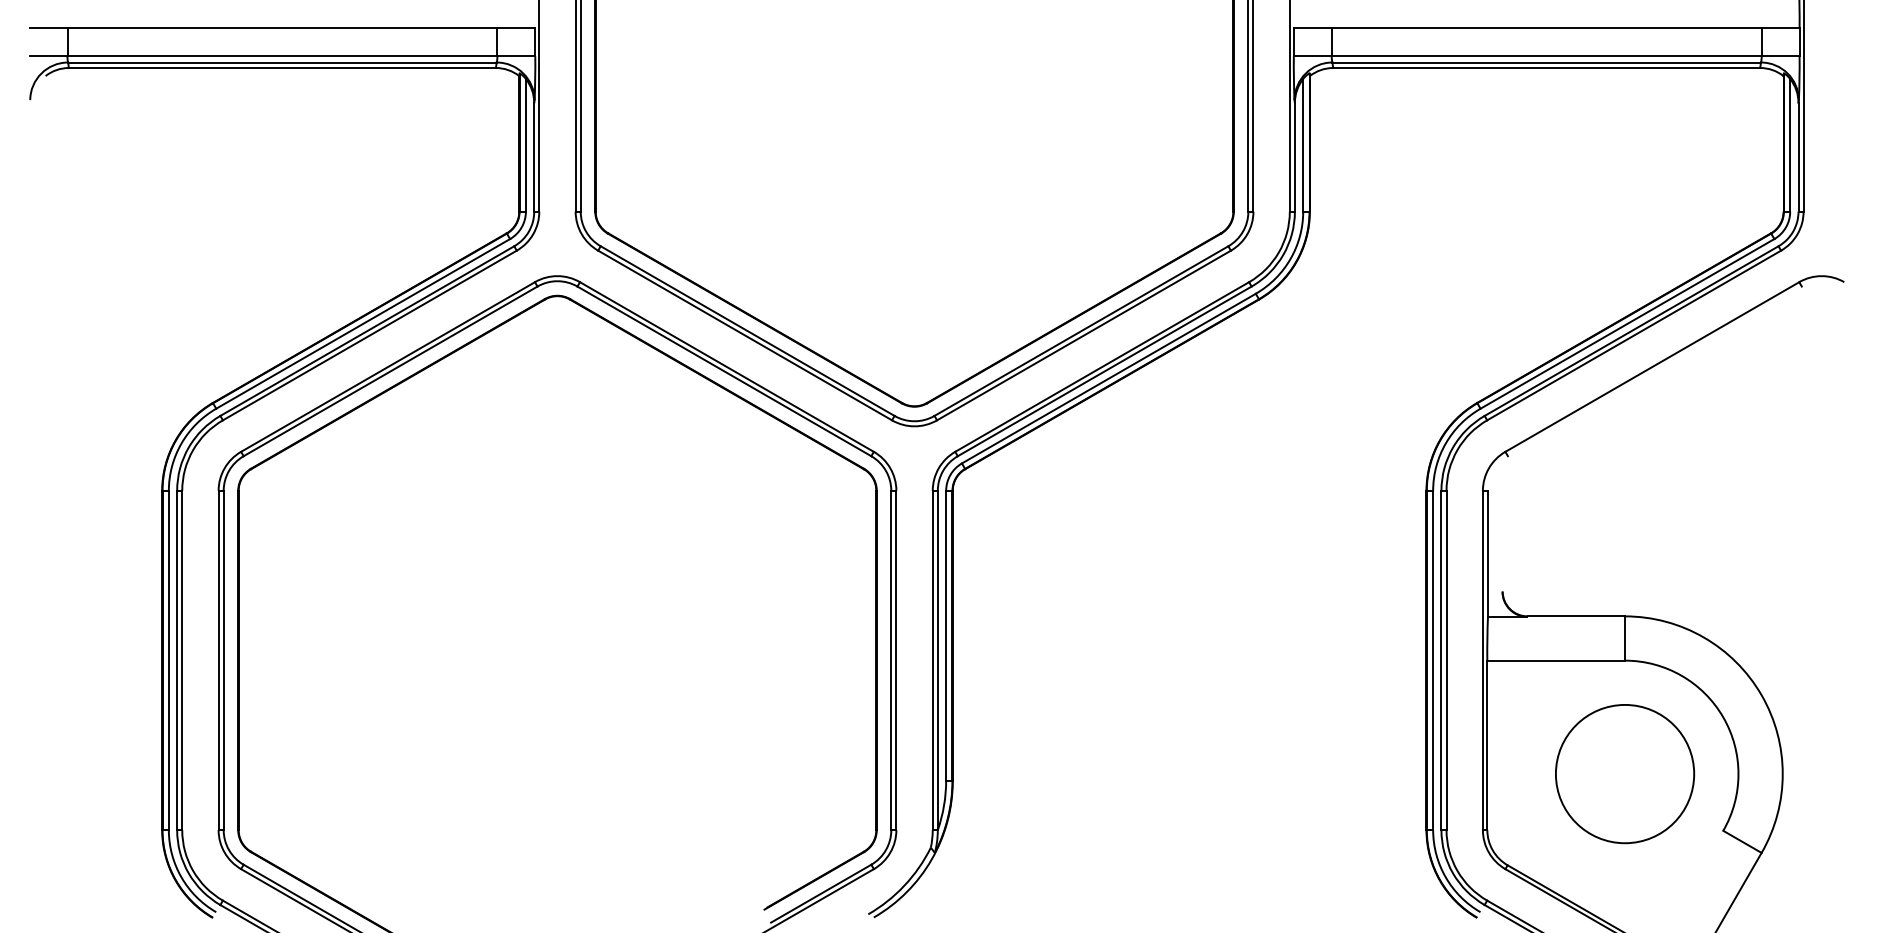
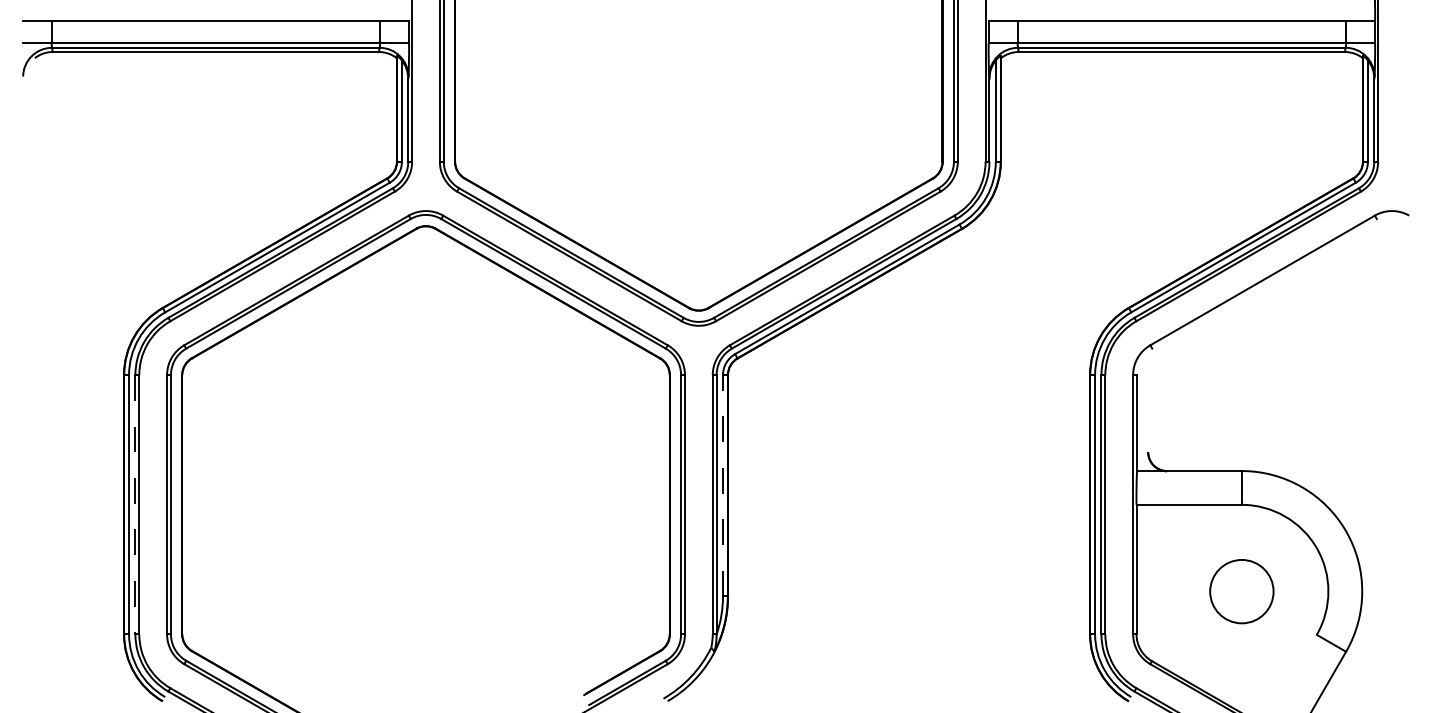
line: (946, 635) -> (723, 485), solid -> dashed
line: (177, 660) -> (135, 504), solid -> dashed
circle: (1625, 774) -> (1242, 591), size x0.6

